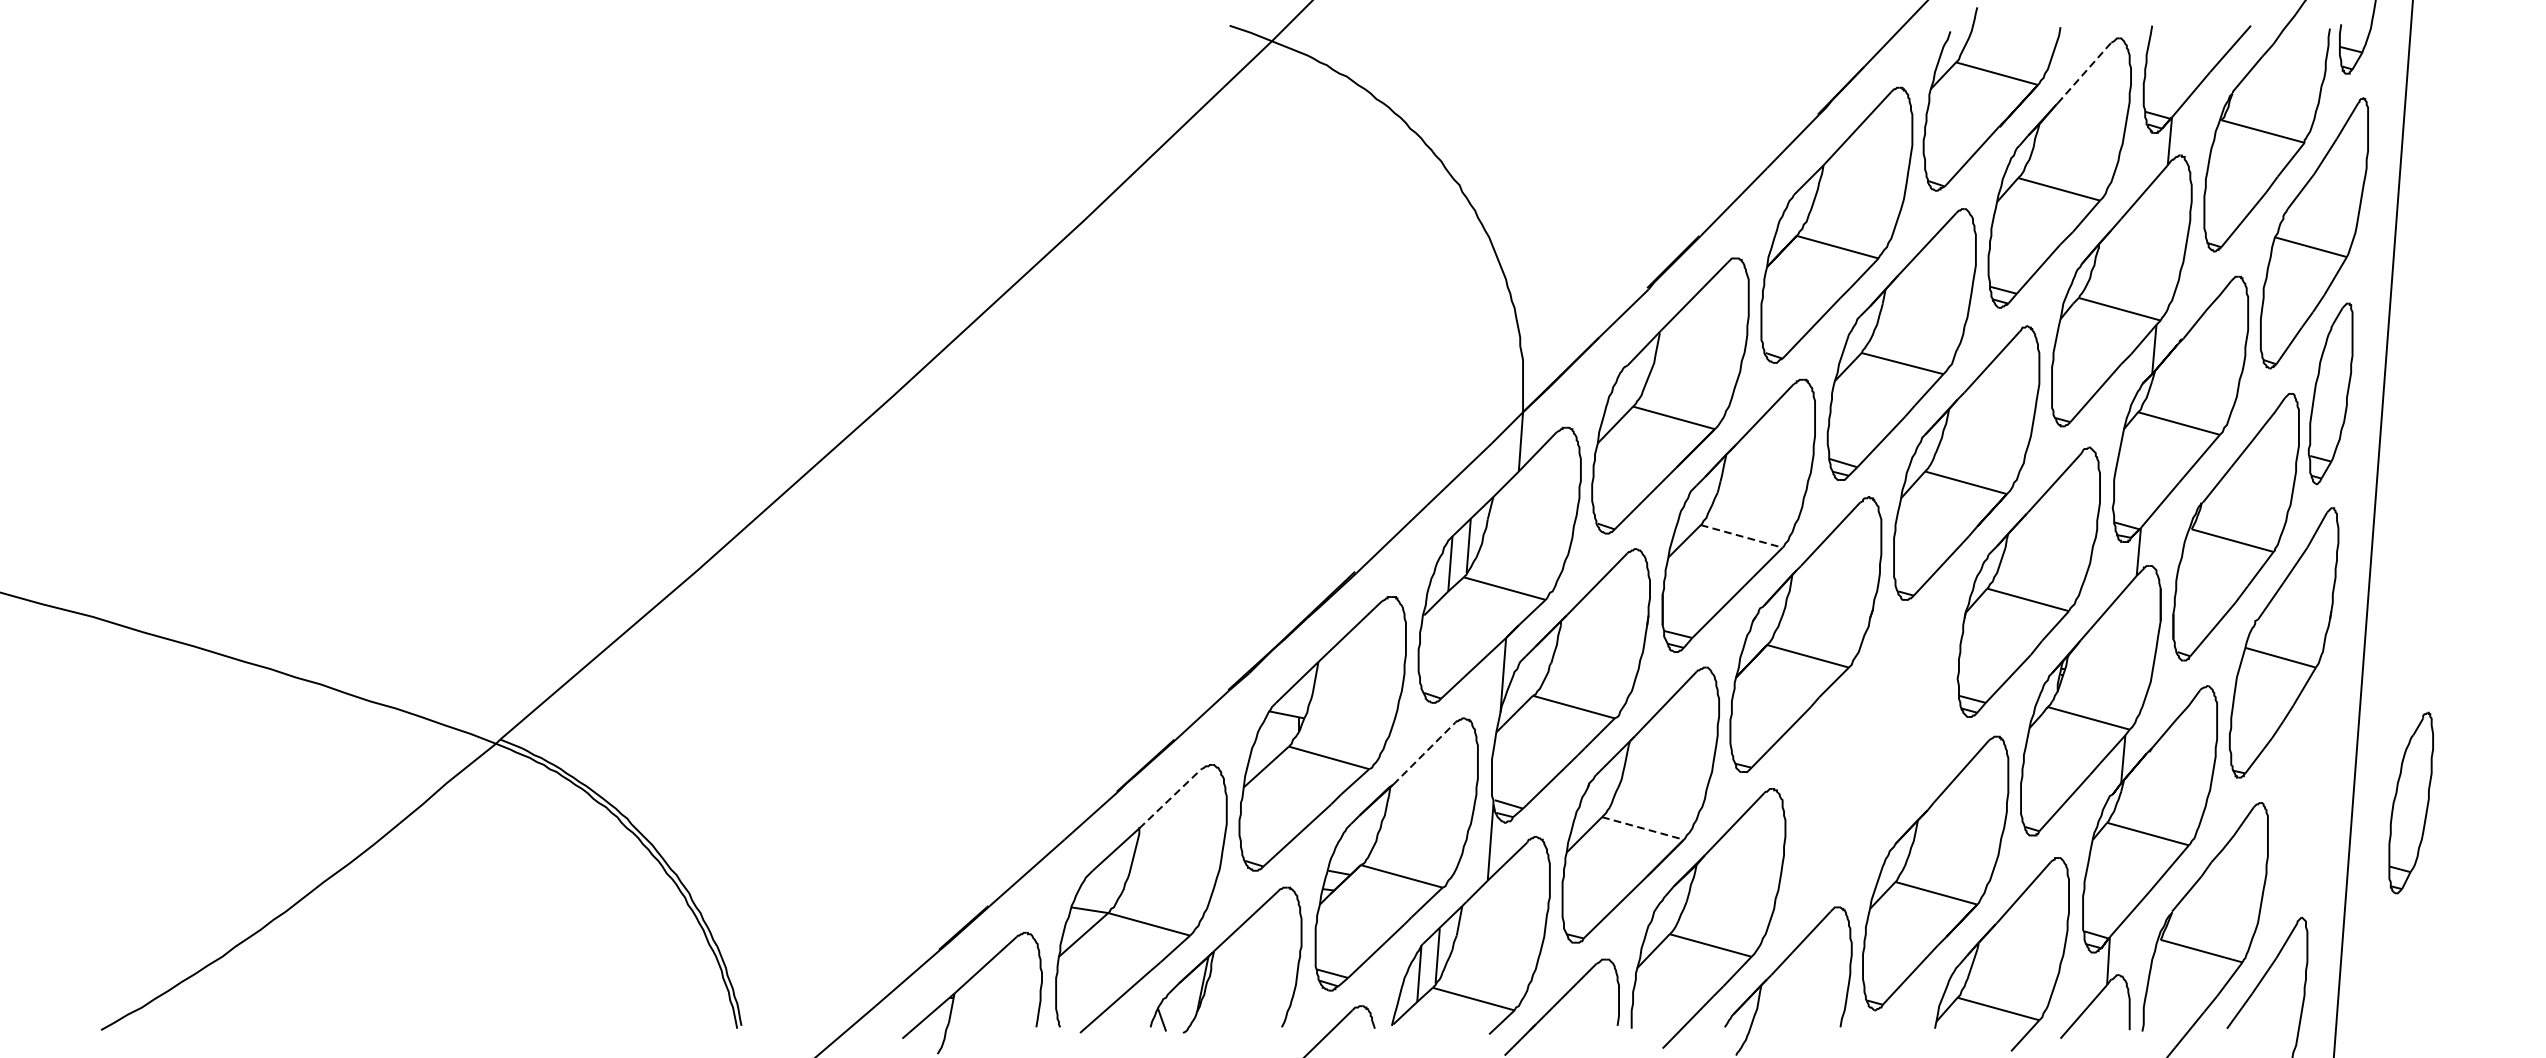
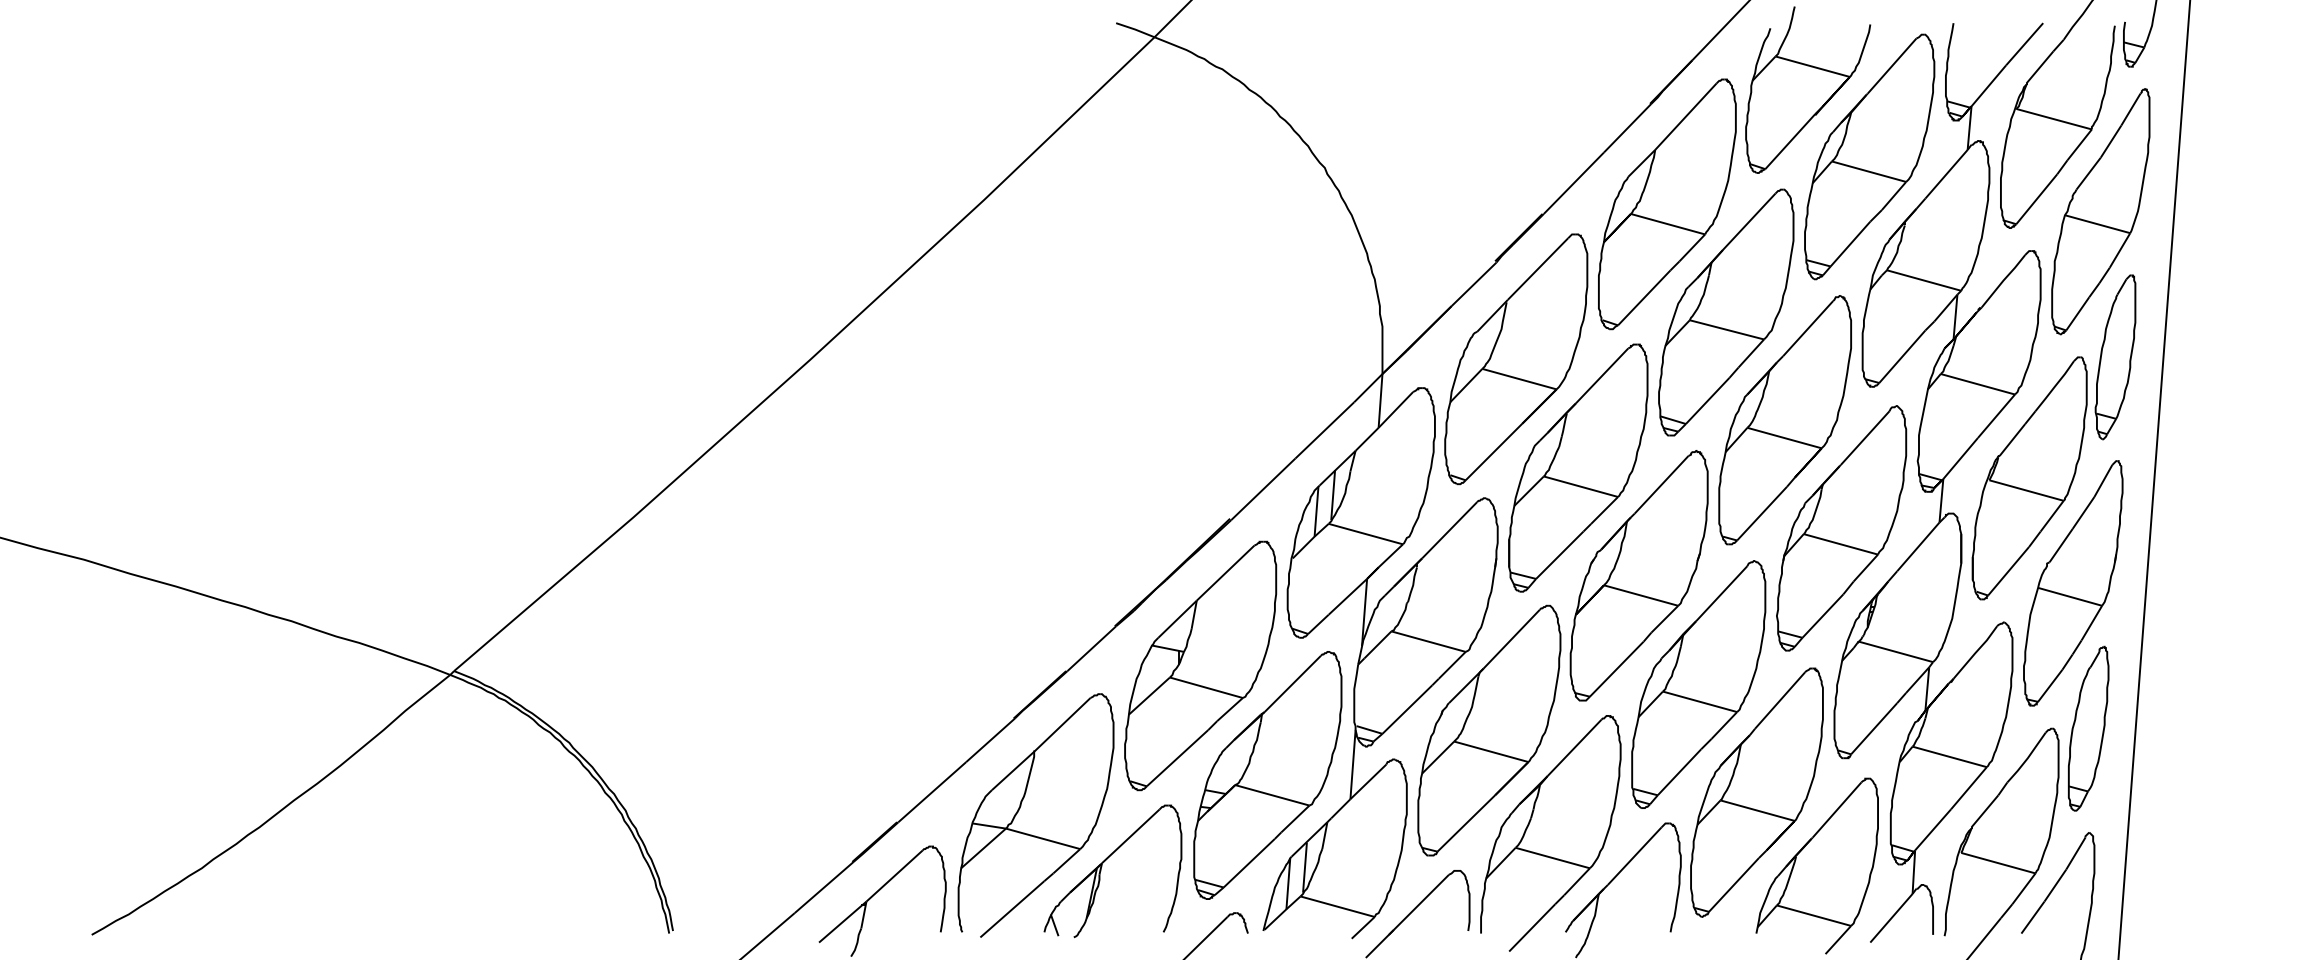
line: (2084, 73) -> (1892, 66), dashed -> solid
line: (1741, 536) -> (1580, 486), dashed -> solid
line: (1423, 753) -> (1292, 683), dashed -> solid
part: (1871, 754) -> (1698, 684), added
line: (1170, 798) -> (1062, 724), dashed -> solid
part: (2411, 802) -> (2088, 728), moved
line: (1643, 828) -> (1491, 751), dashed -> solid

